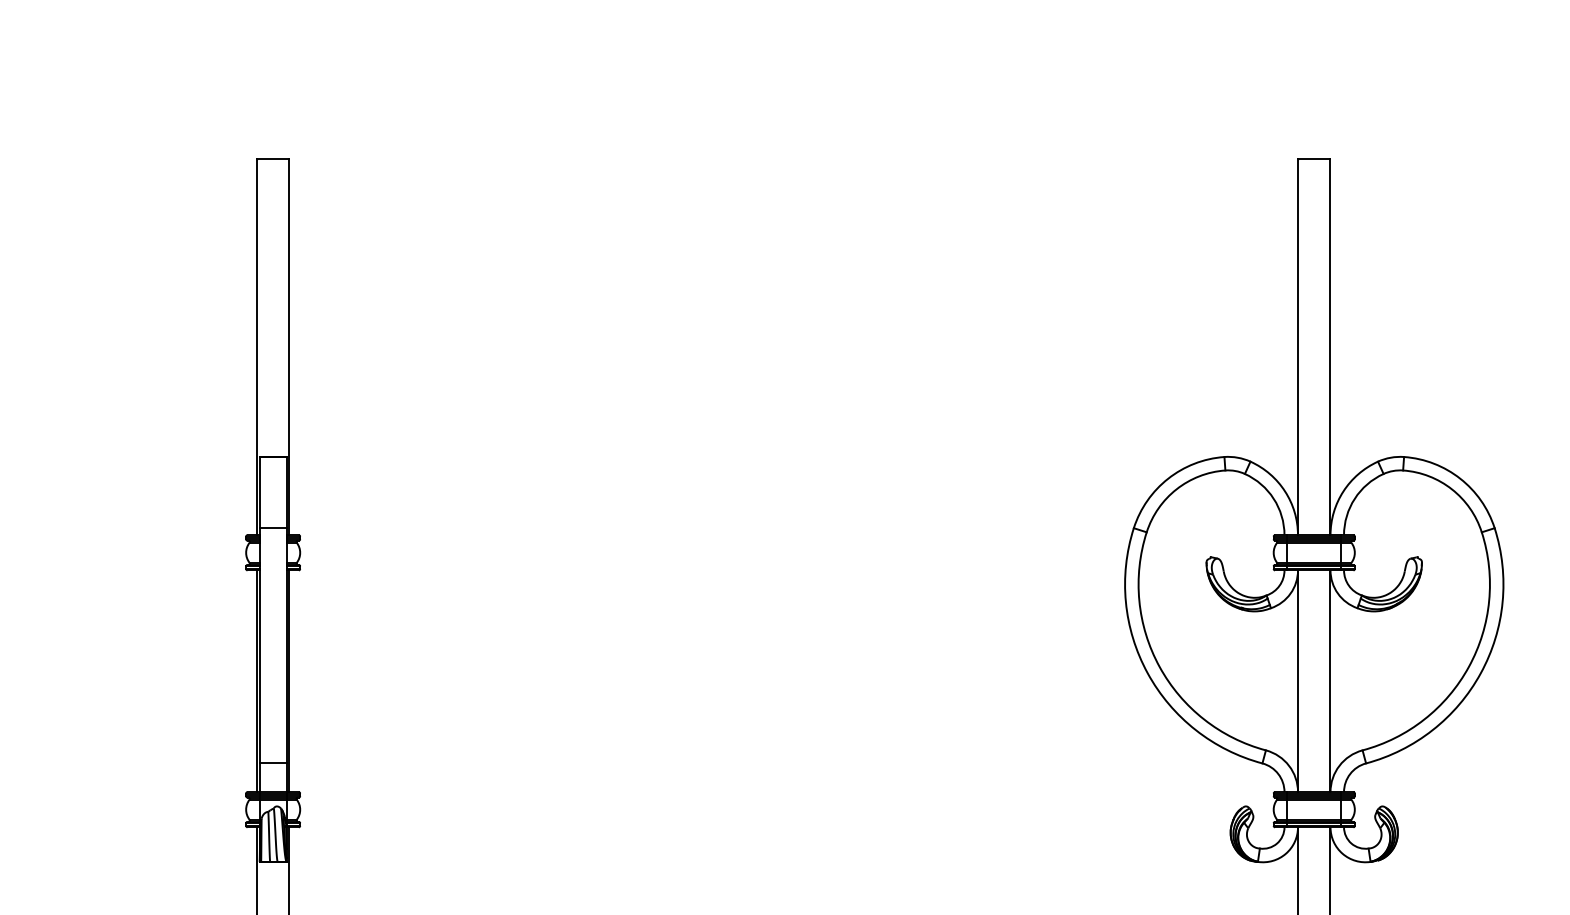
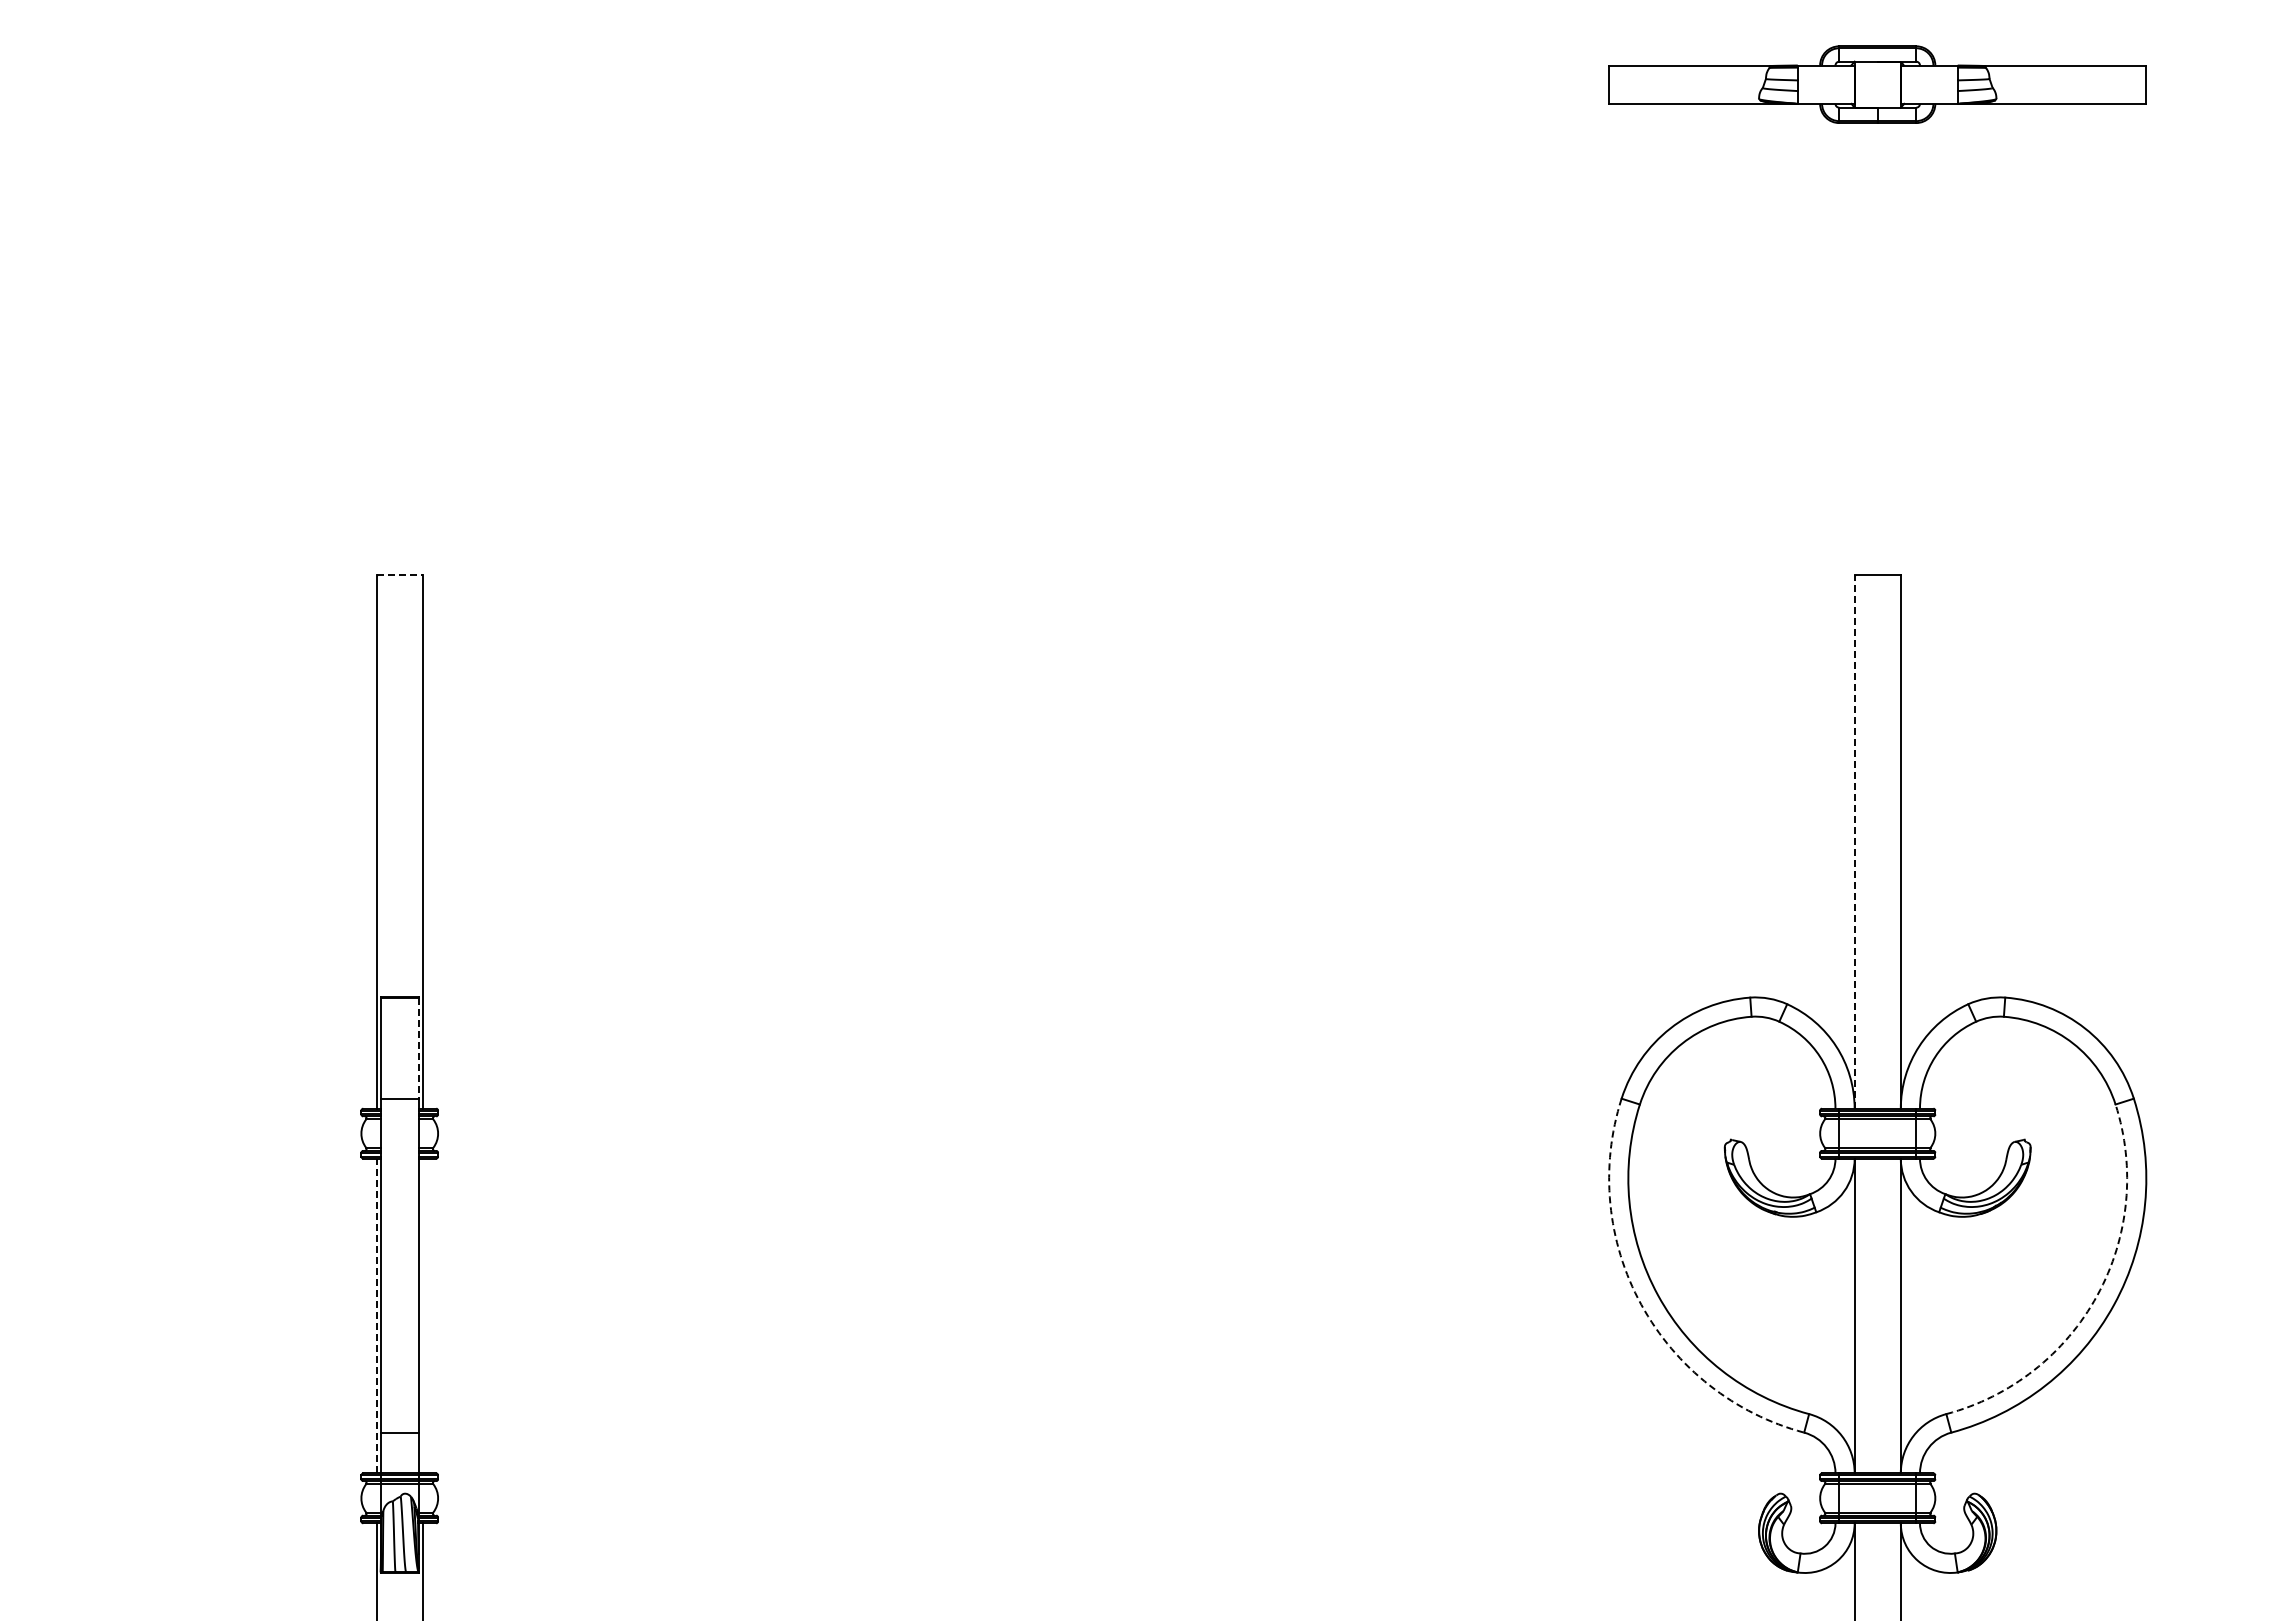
line: (273, 159) -> (400, 575), solid -> dashed
line: (1297, 347) -> (1854, 841), solid -> dashed
line: (286, 492) -> (418, 1048), solid -> dashed
arc: (1469, 666) -> (2097, 1295), solid -> dashed
arc: (1147, 673) -> (1641, 1304), solid -> dashed
line: (256, 680) -> (376, 1315), solid -> dashed
line: (289, 680) -> (422, 1315), removed

